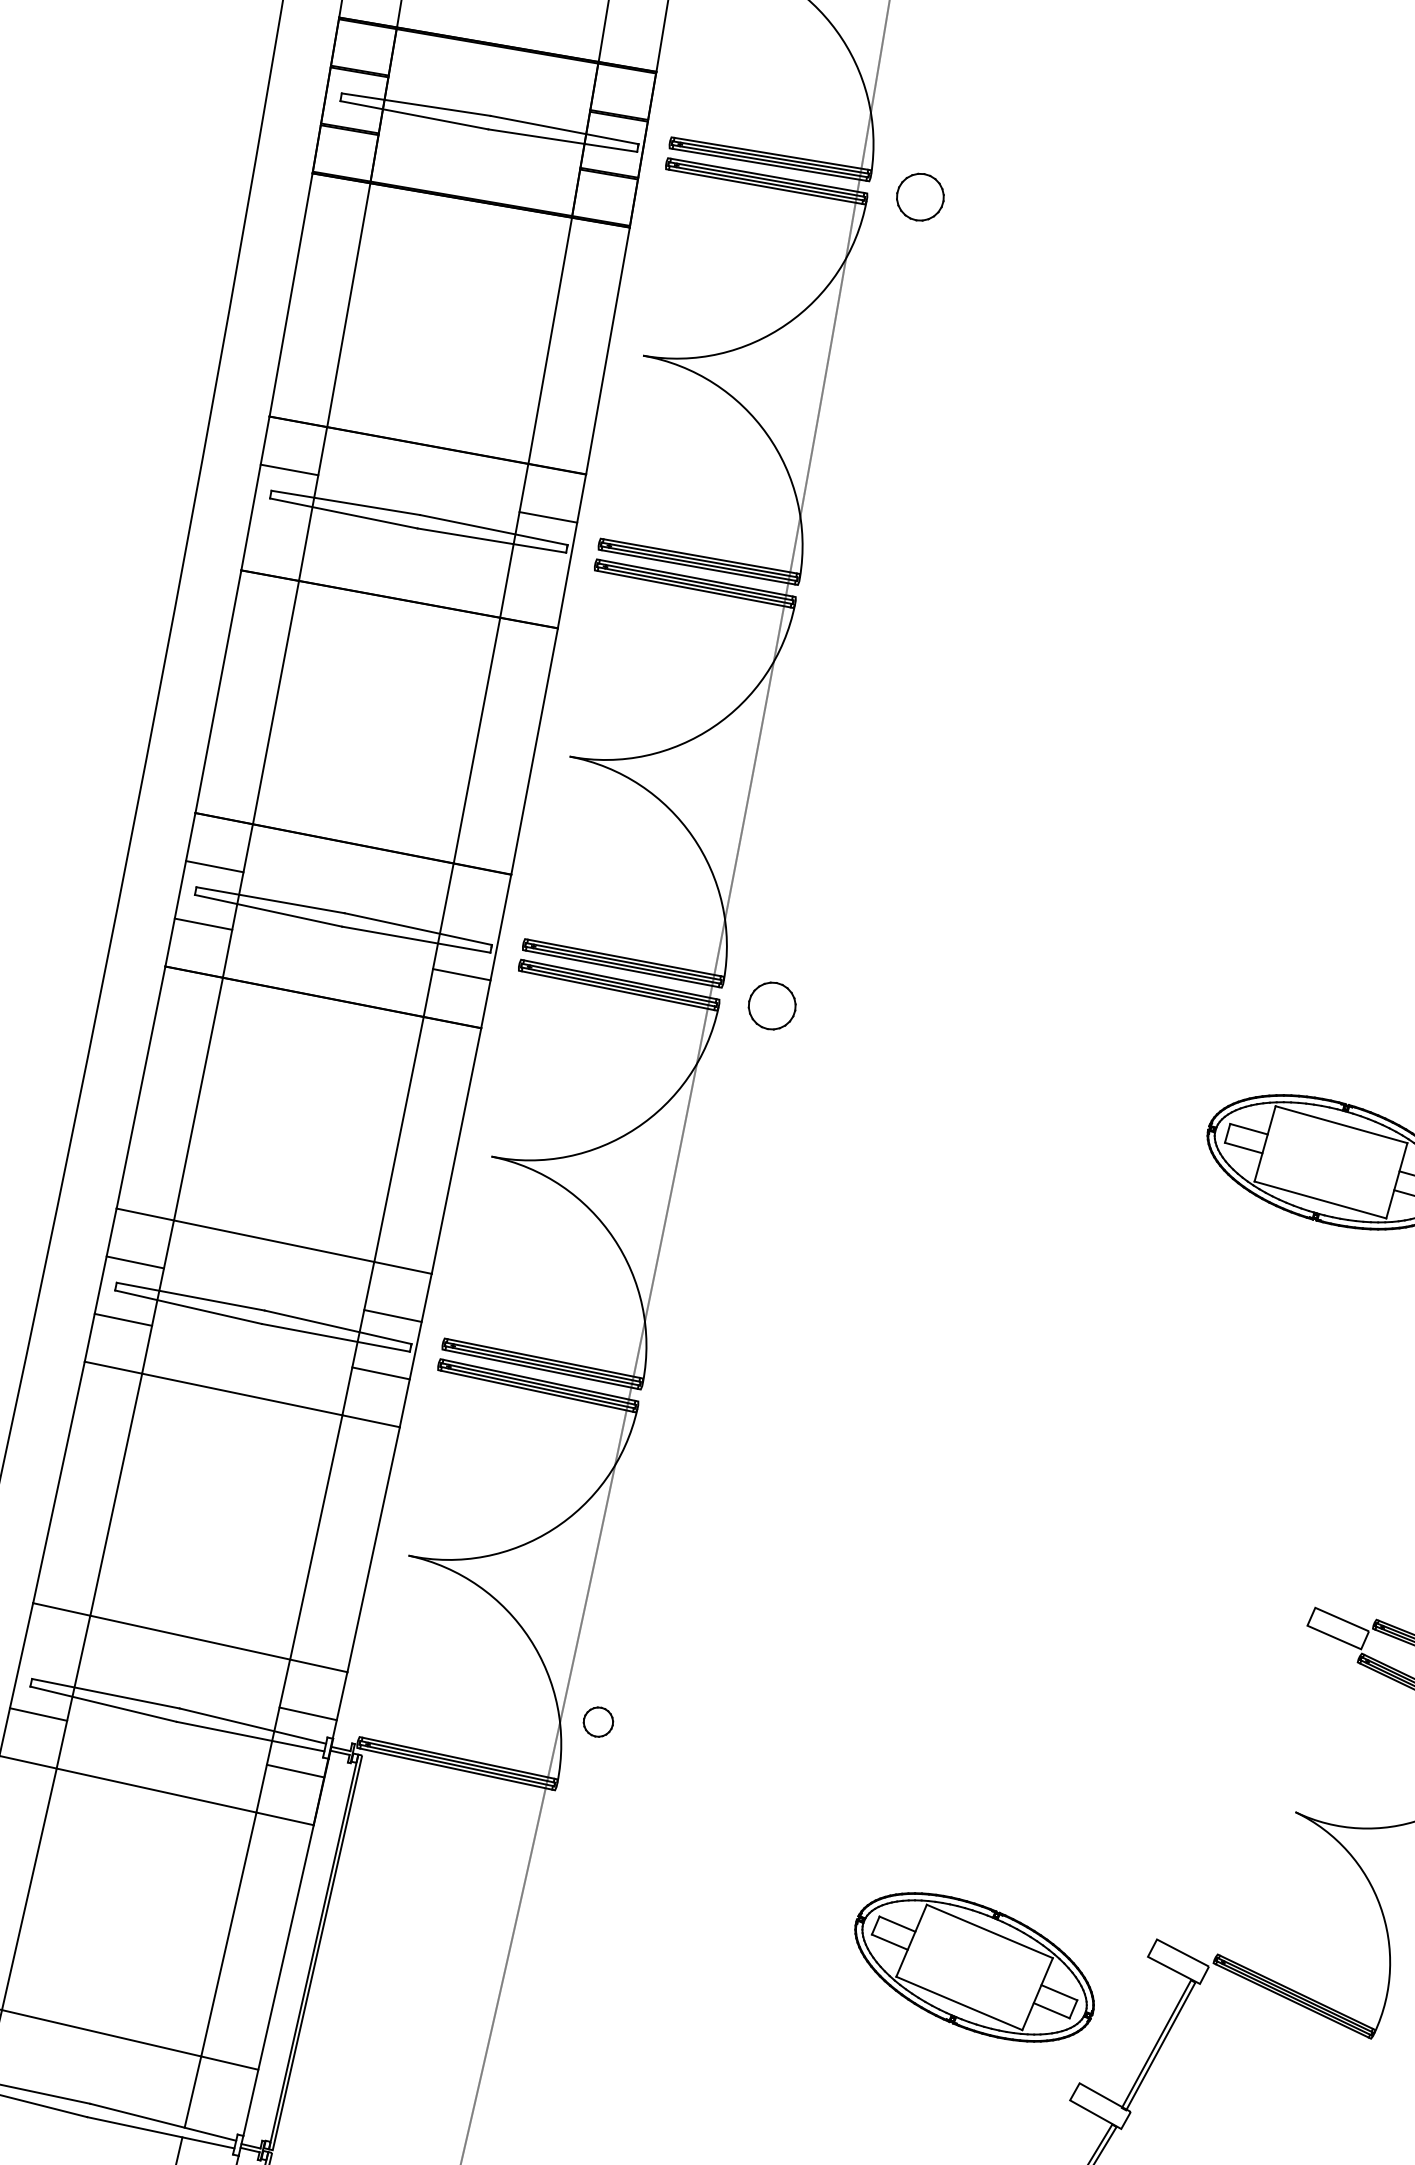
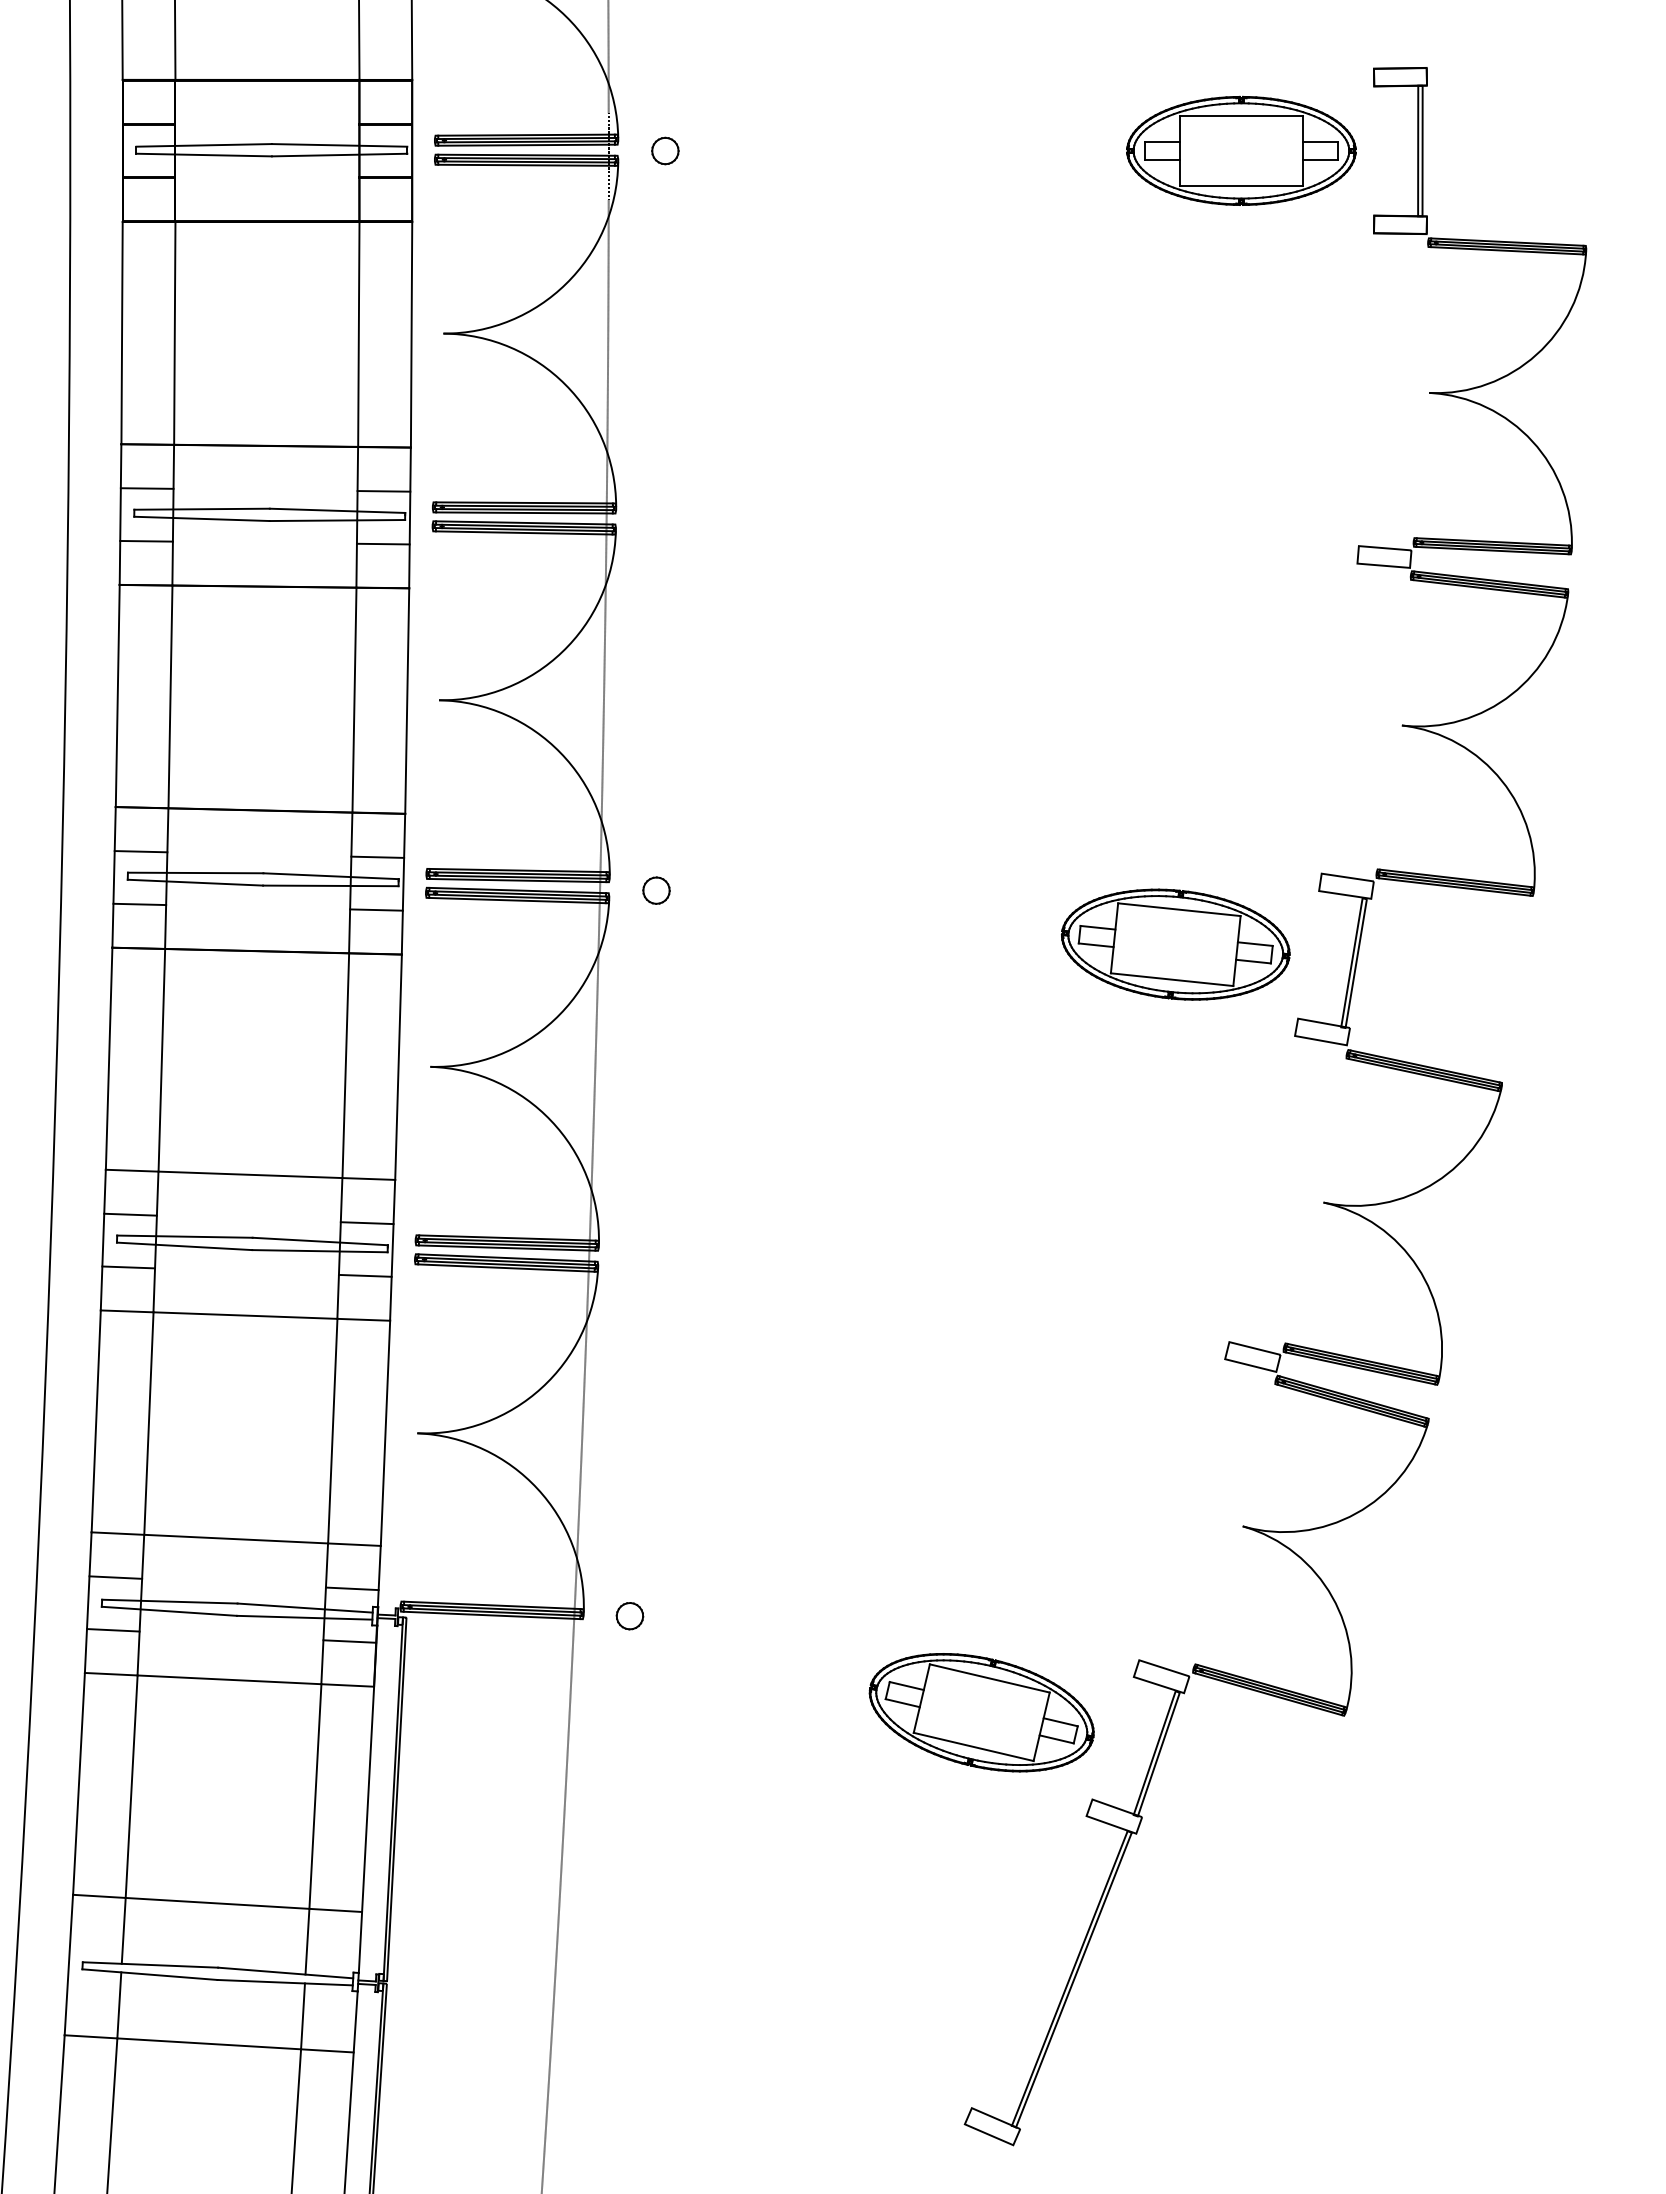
part: (920, 196) -> (665, 150), size x0.62
line: (279, 526) -> (146, 540), added
line: (537, 574) -> (382, 543), added
line: (472, 916) -> (377, 856), added
part: (772, 1005) -> (656, 890), size x0.62
line: (50, 1657) -> (115, 1577), added
part: (597, 1722) -> (629, 1616), moved

